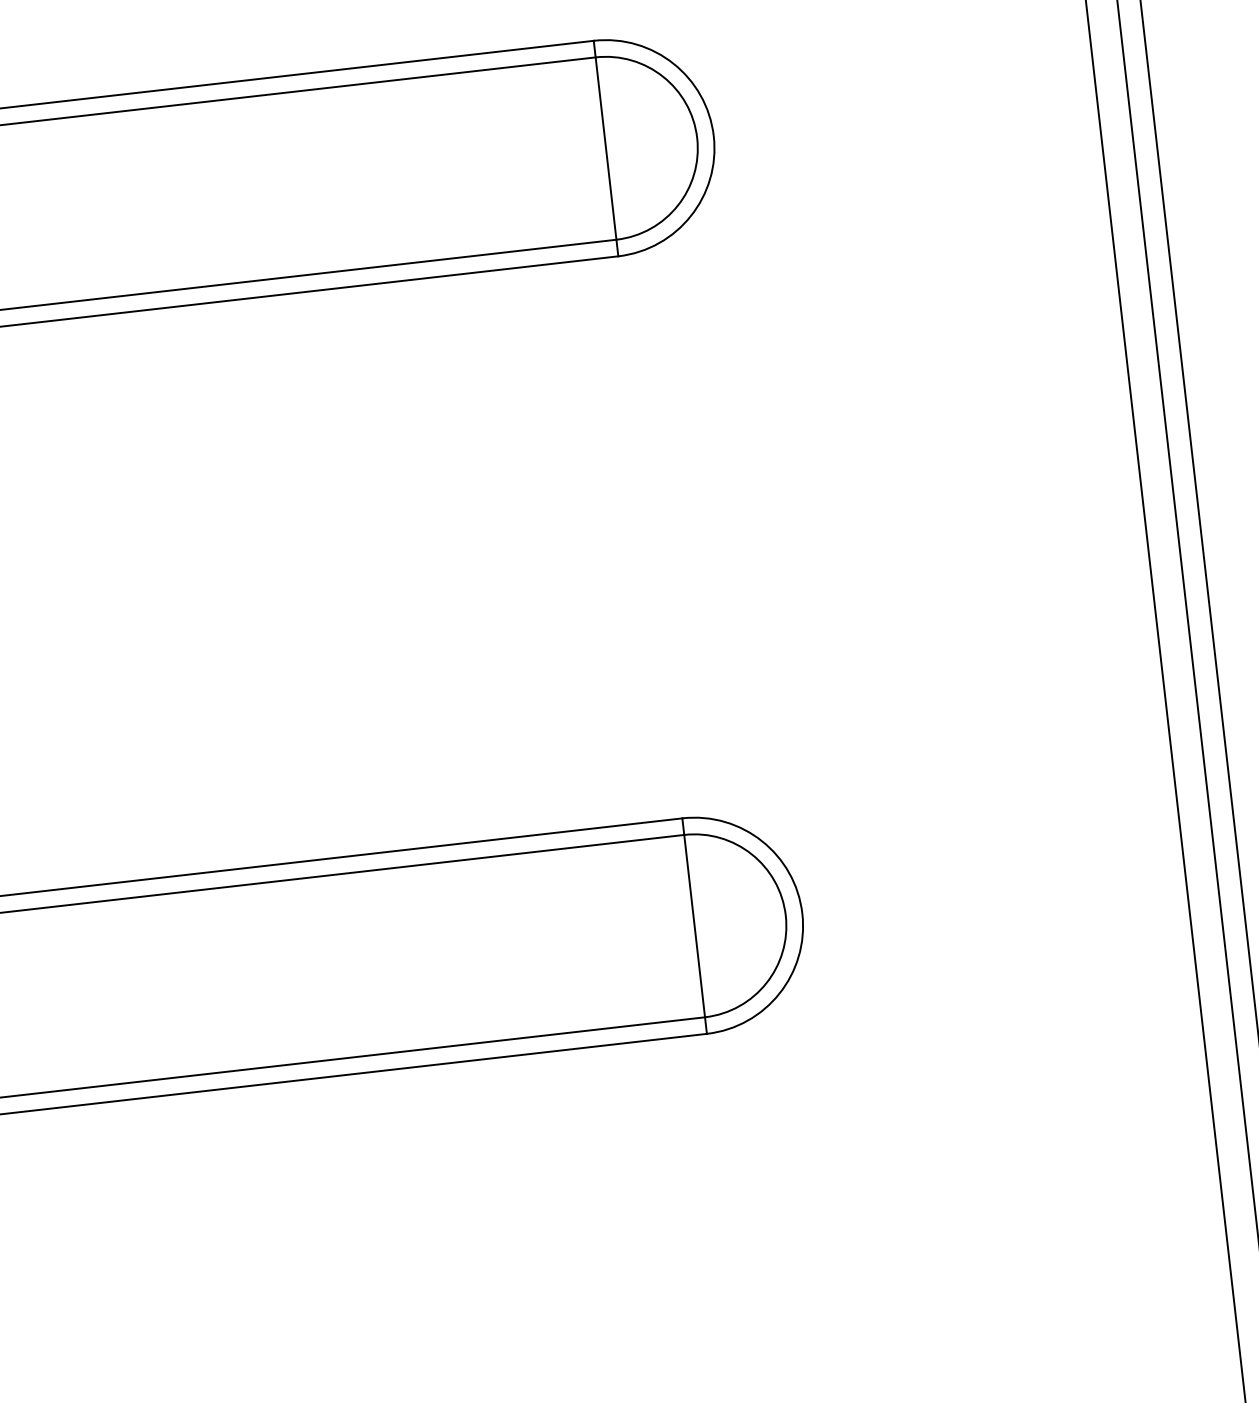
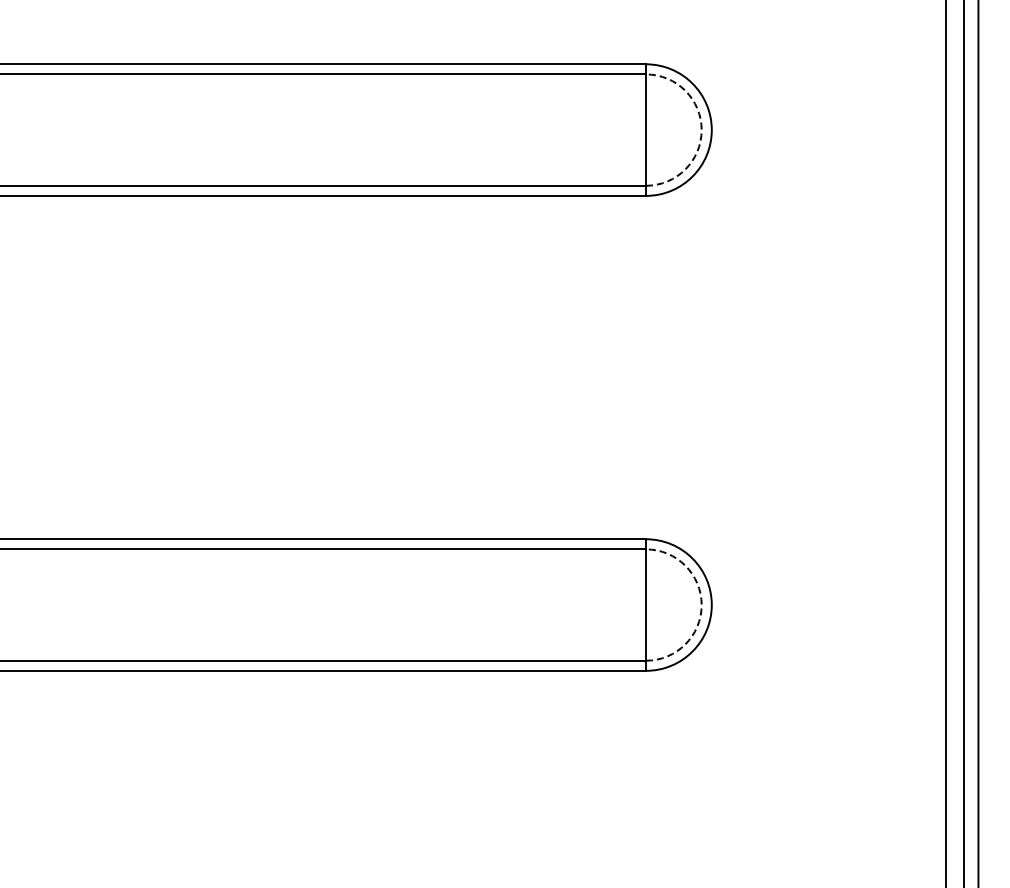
arc: (696, 138) -> (701, 130), solid -> dashed
arc: (785, 916) -> (701, 605), solid -> dashed

